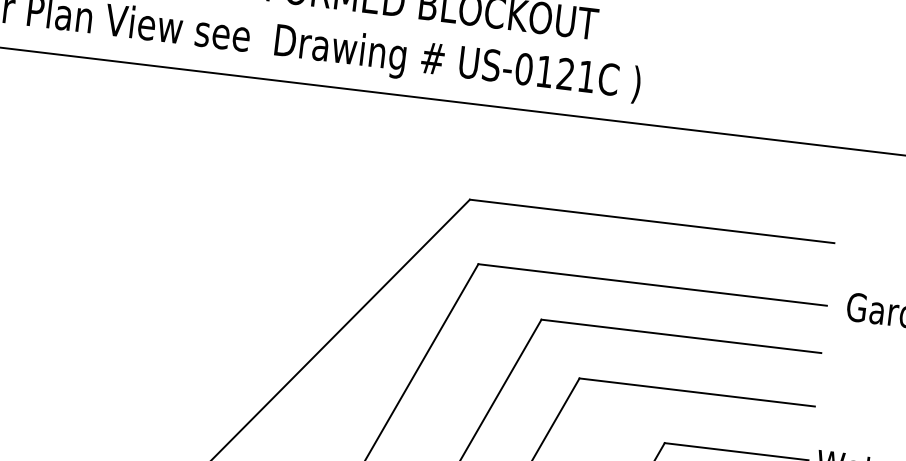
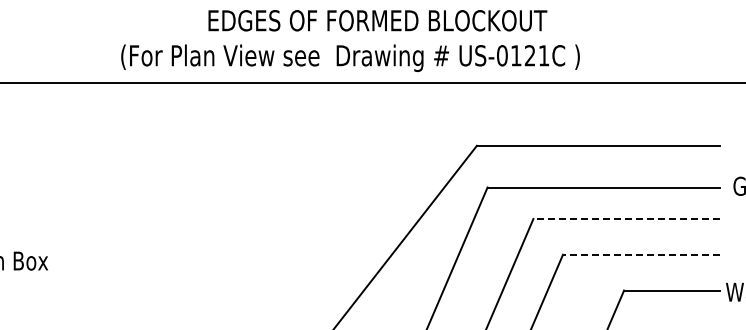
line: (681, 336) -> (626, 219), solid -> dashed
line: (695, 391) -> (640, 254), solid -> dashed

